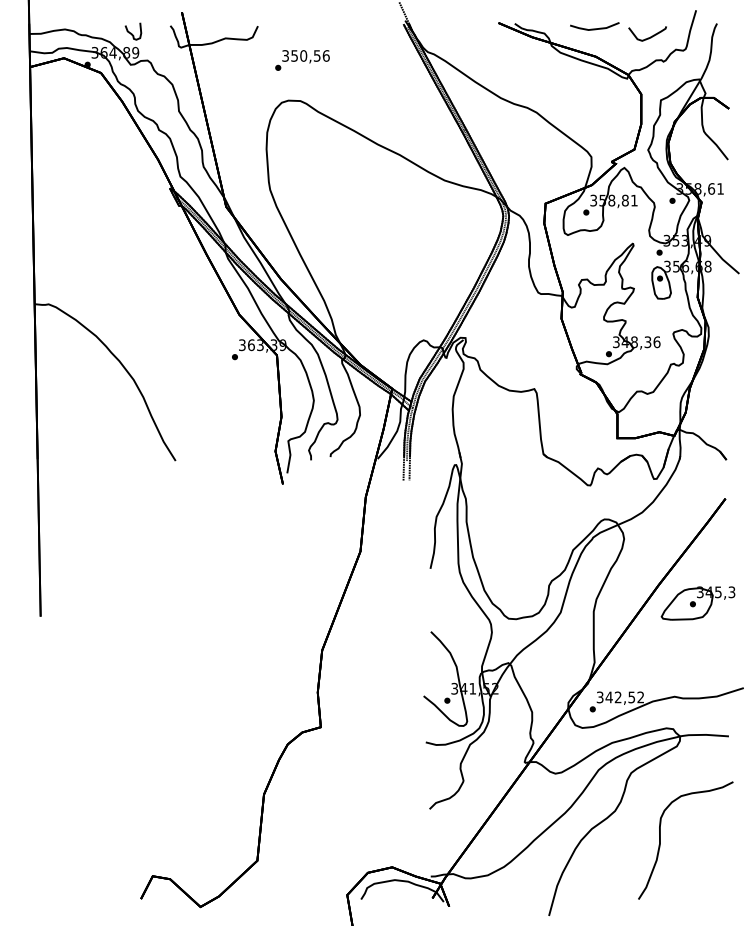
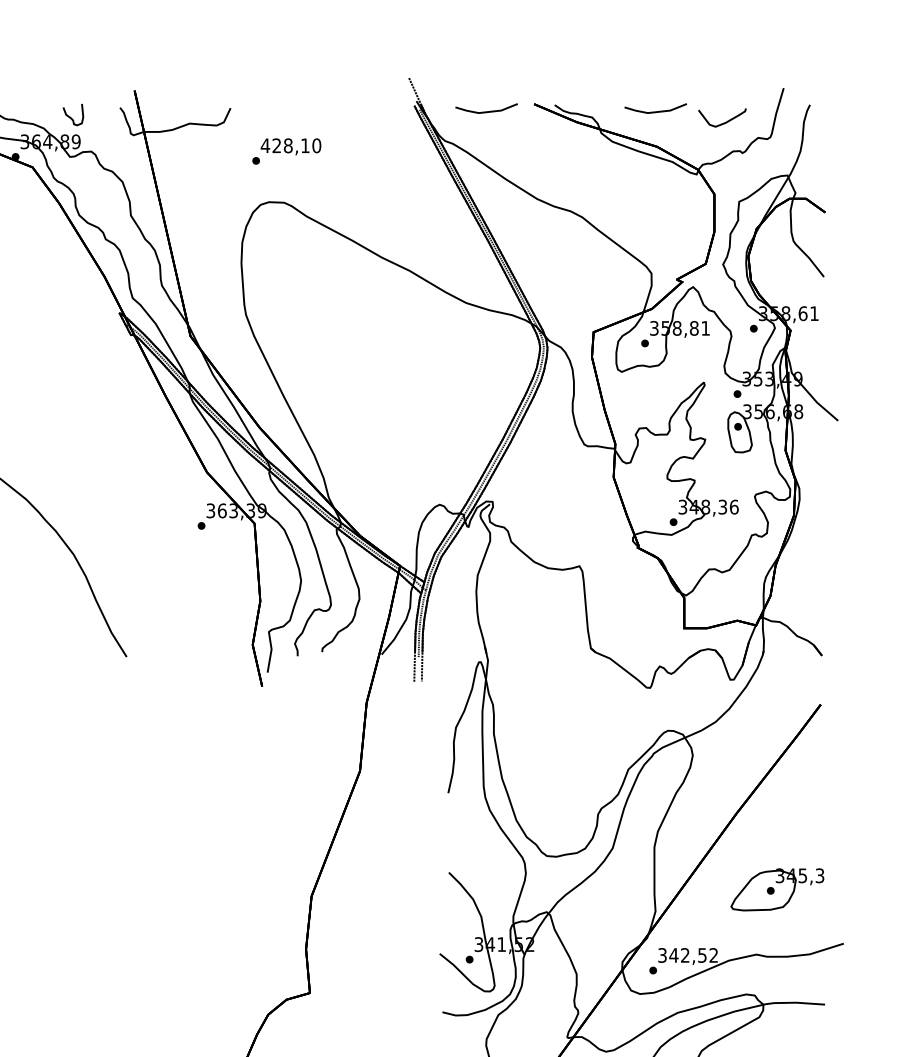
line: (460, 28) -> (486, 111), added
text: (305, 55) -> (290, 145), 350,56 -> 428,10
part: (697, 603) -> (776, 889), moved

